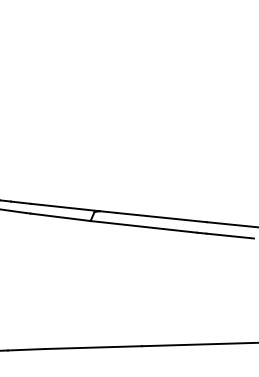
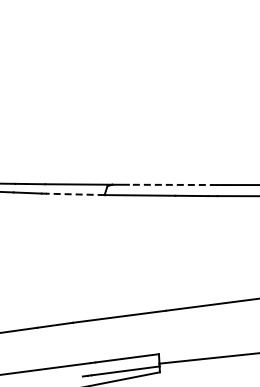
line: (59, 217) -> (74, 194), solid -> dashed
line: (161, 217) -> (172, 184), solid -> dashed

